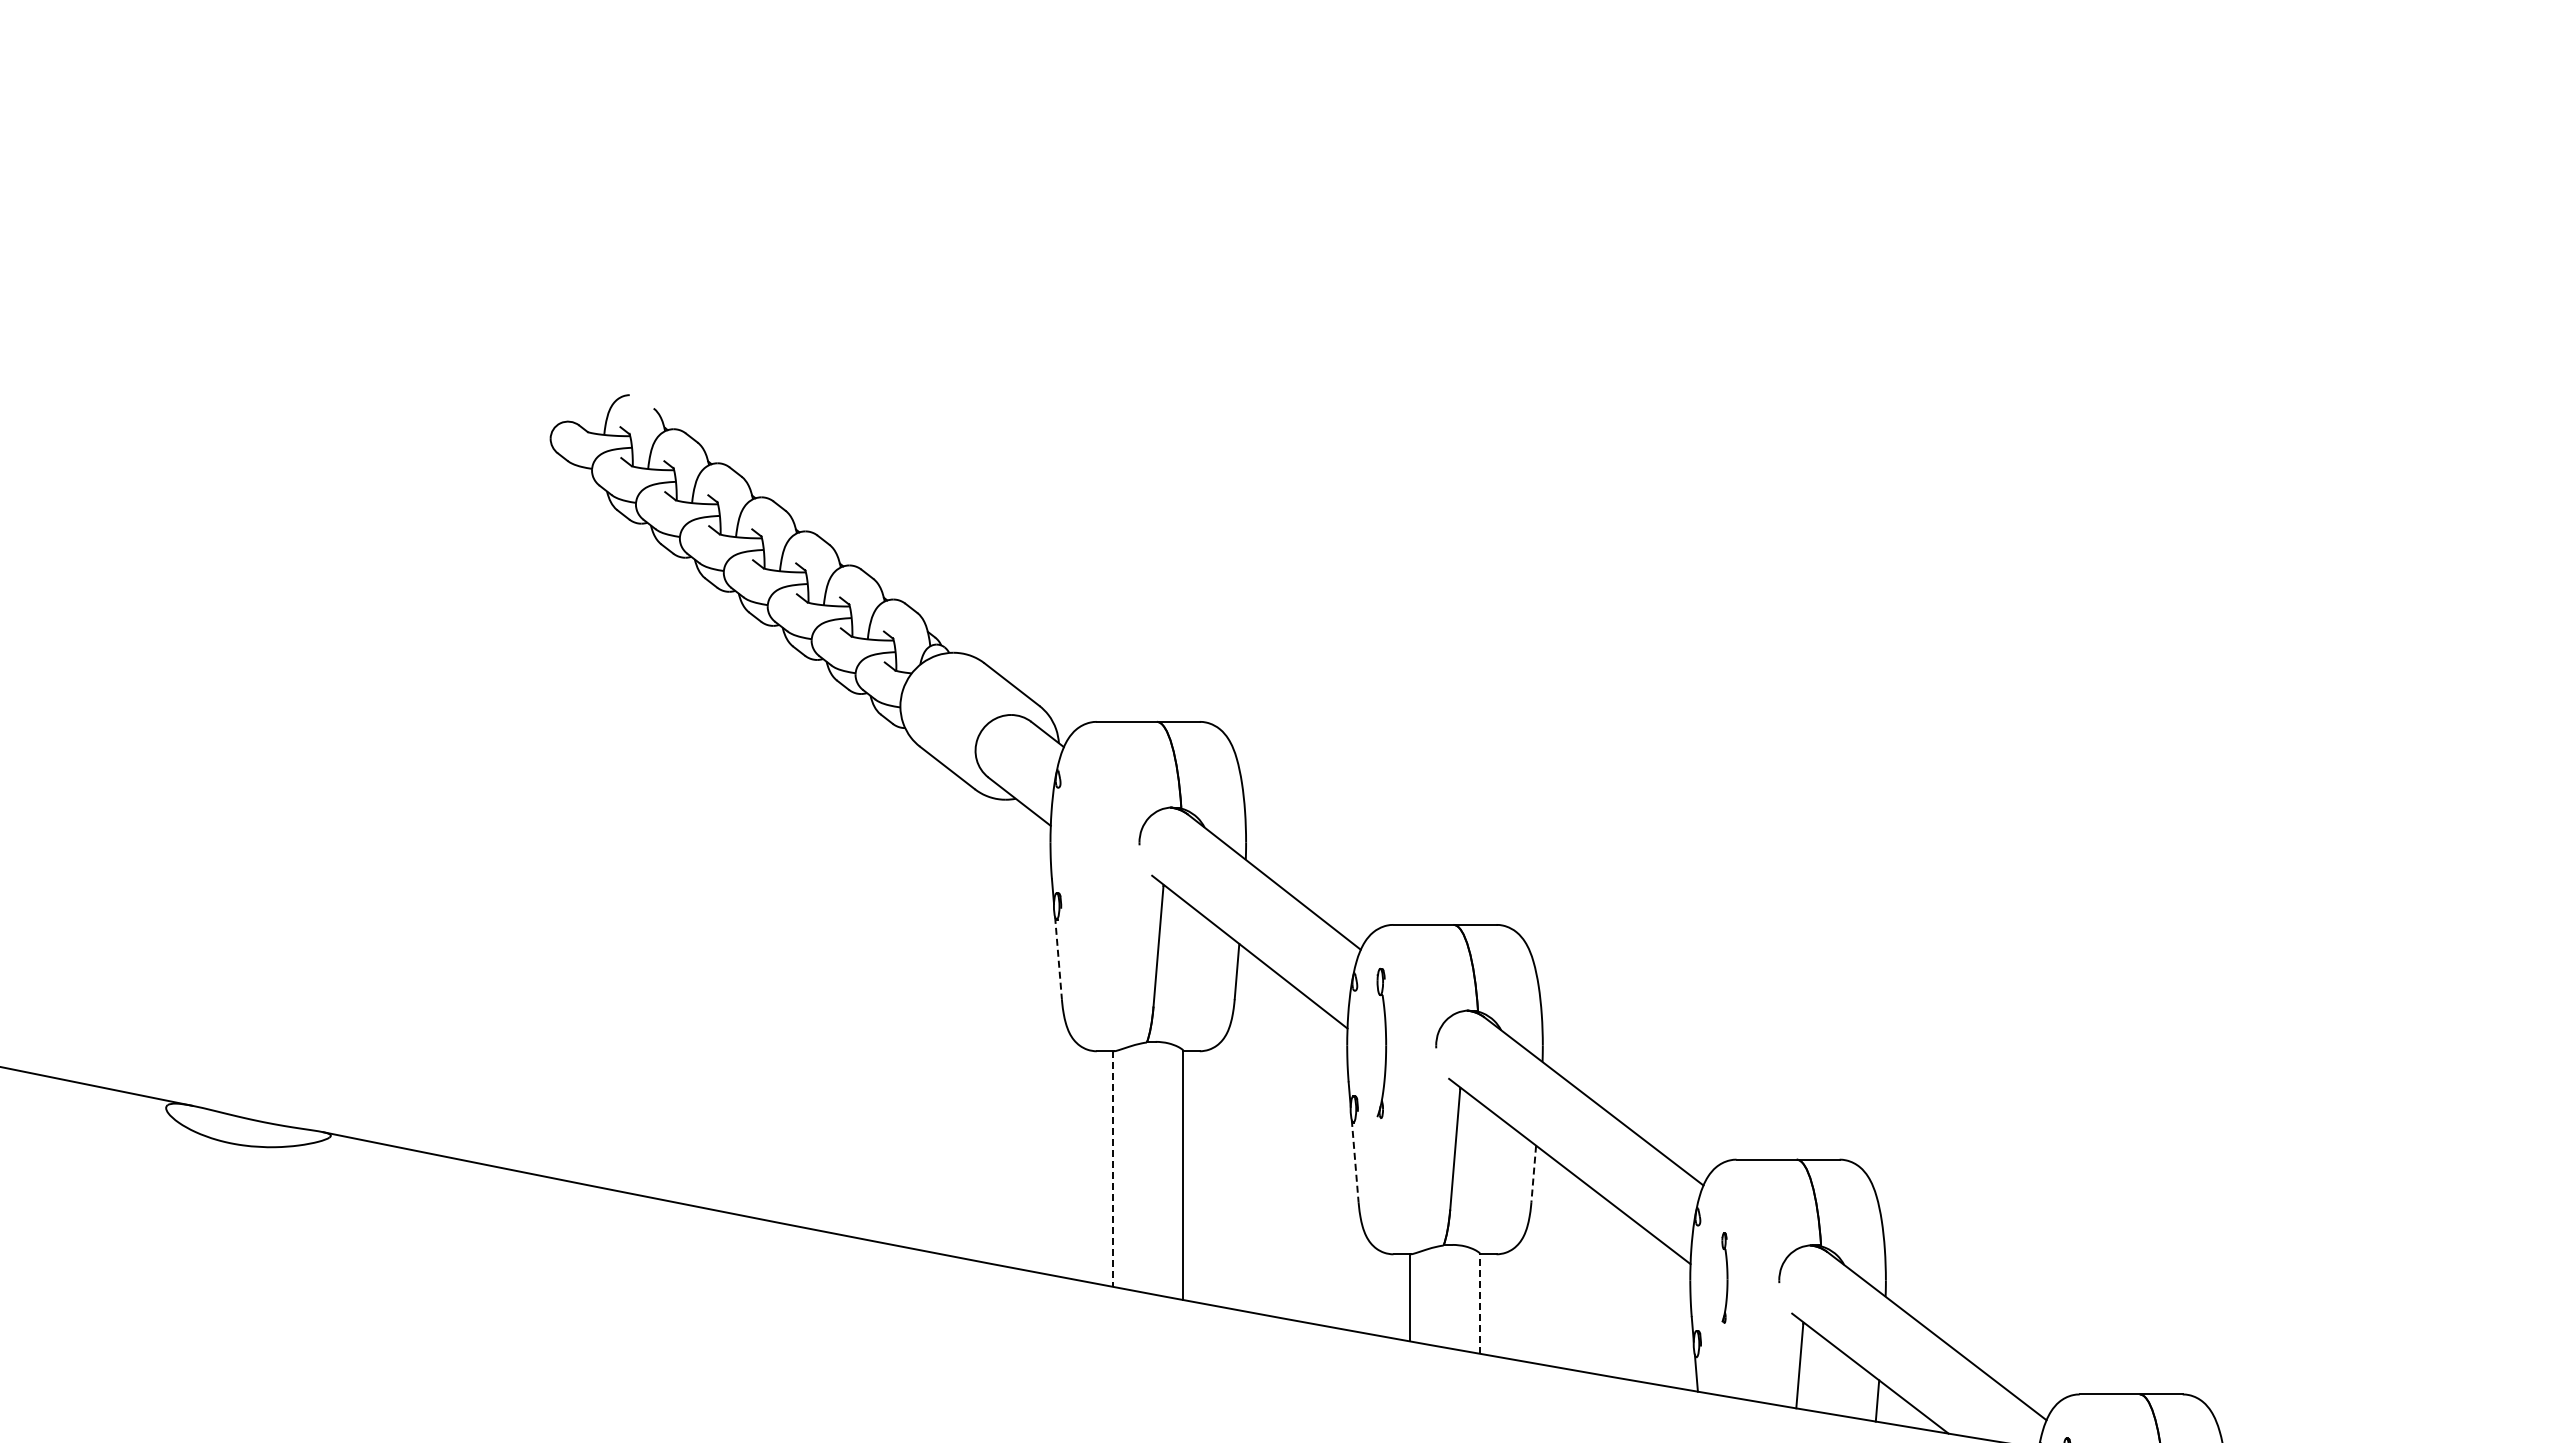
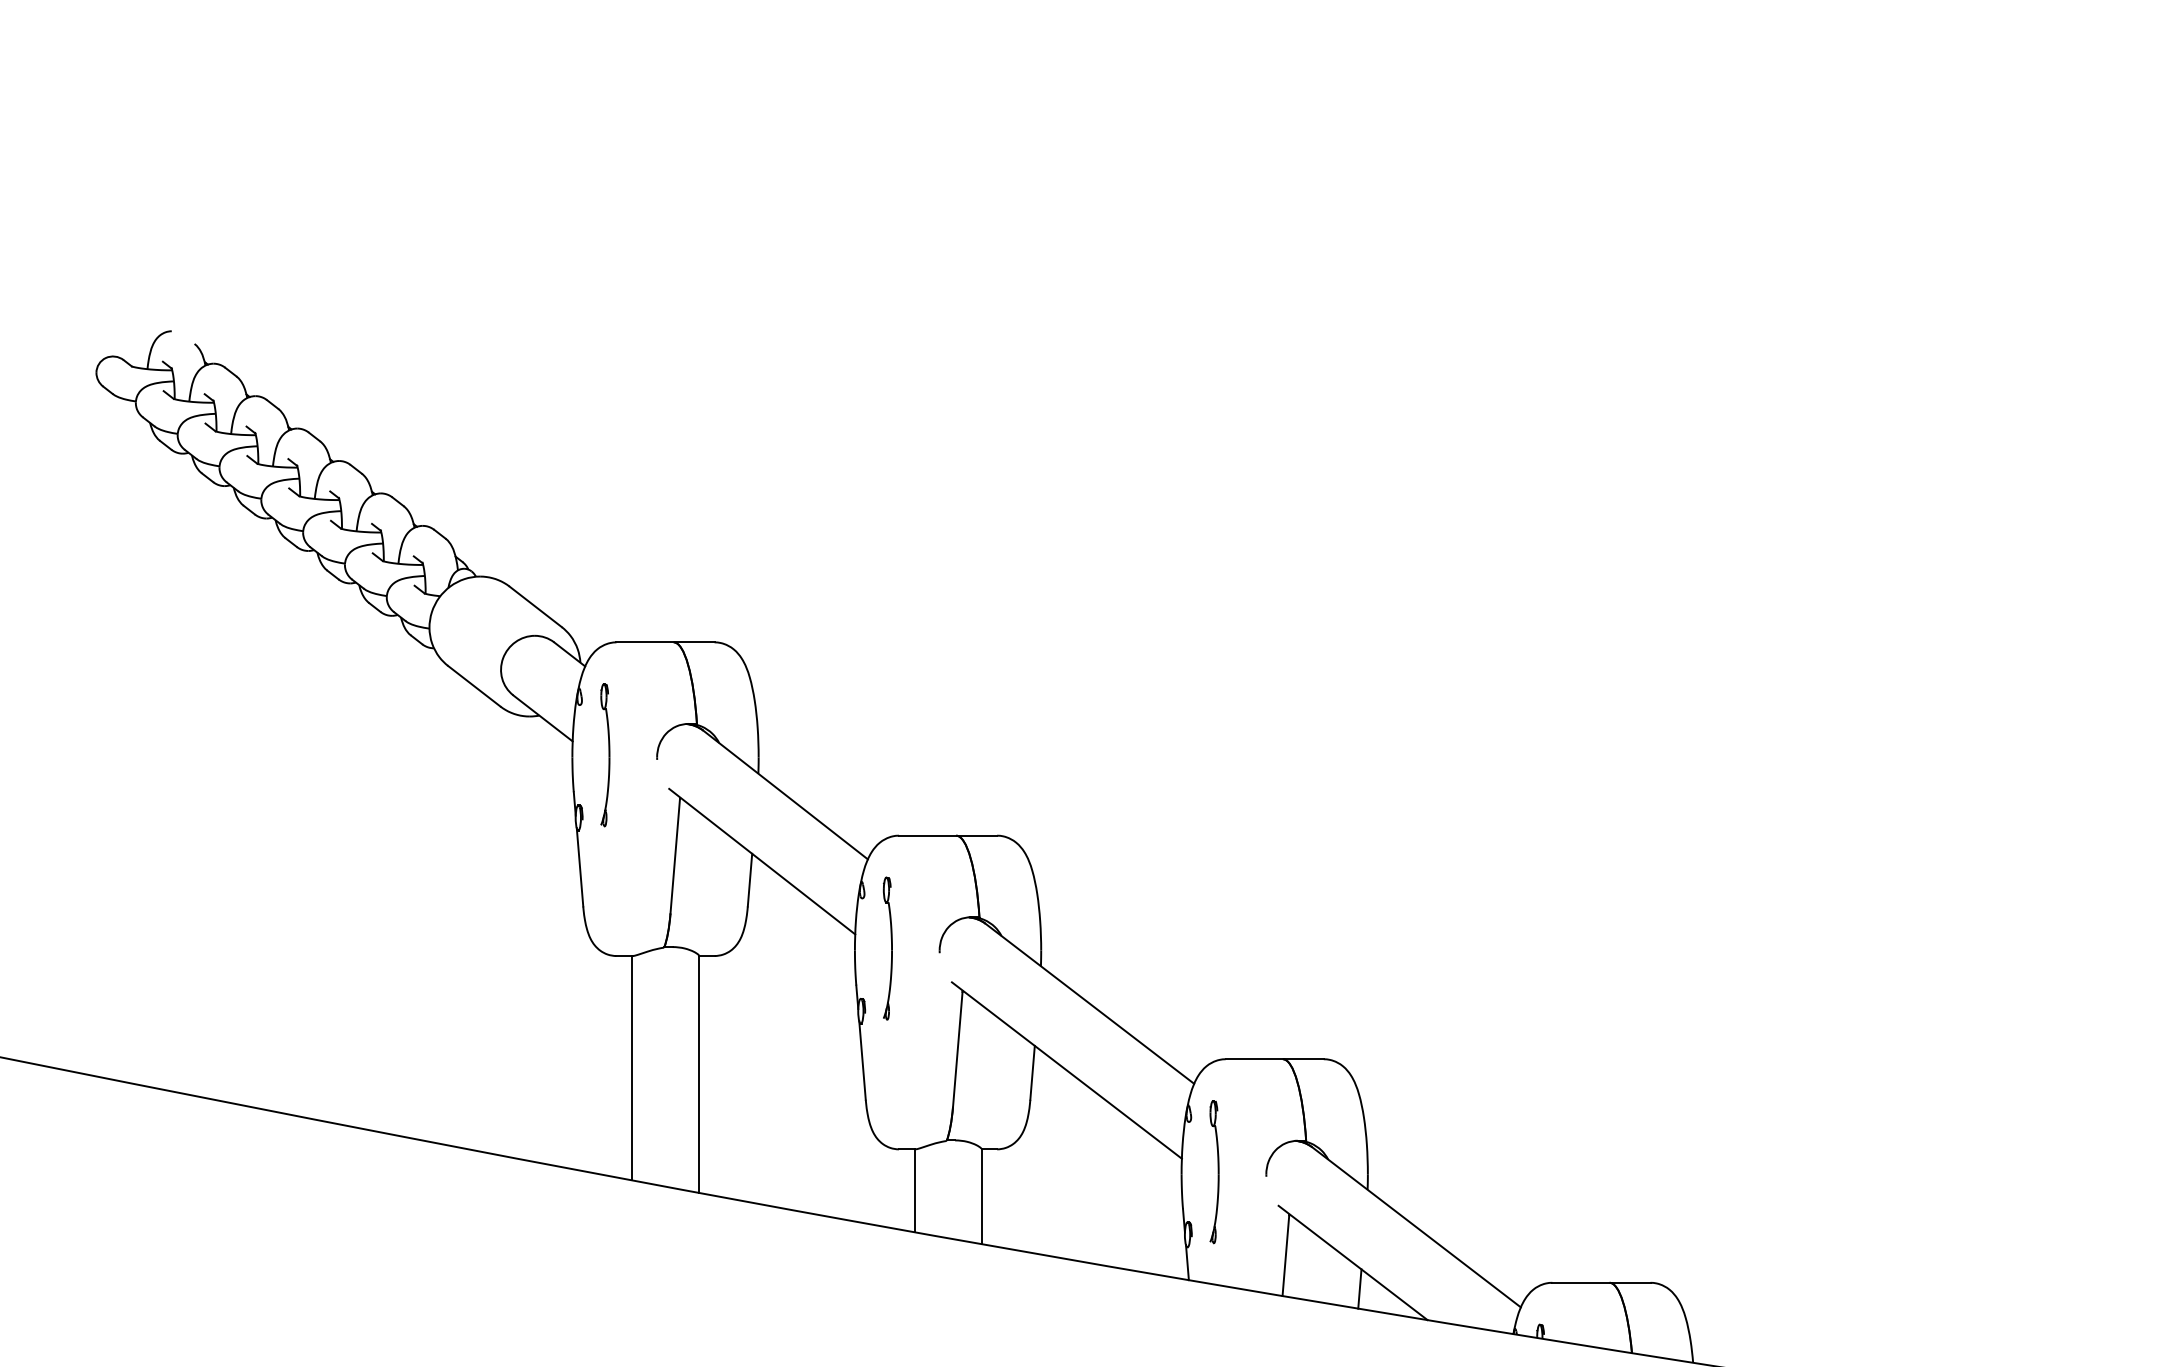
part: (1085, 839) -> (605, 754), added
line: (1058, 958) -> (580, 867), dashed -> solid
line: (1355, 1161) -> (862, 1060), dashed -> solid
line: (1113, 1169) -> (632, 1068), dashed -> solid
line: (1533, 1174) -> (1032, 1073), dashed -> solid
part: (1724, 1277) -> (1214, 1171), size x1.67
line: (1480, 1303) -> (981, 1196), dashed -> solid

